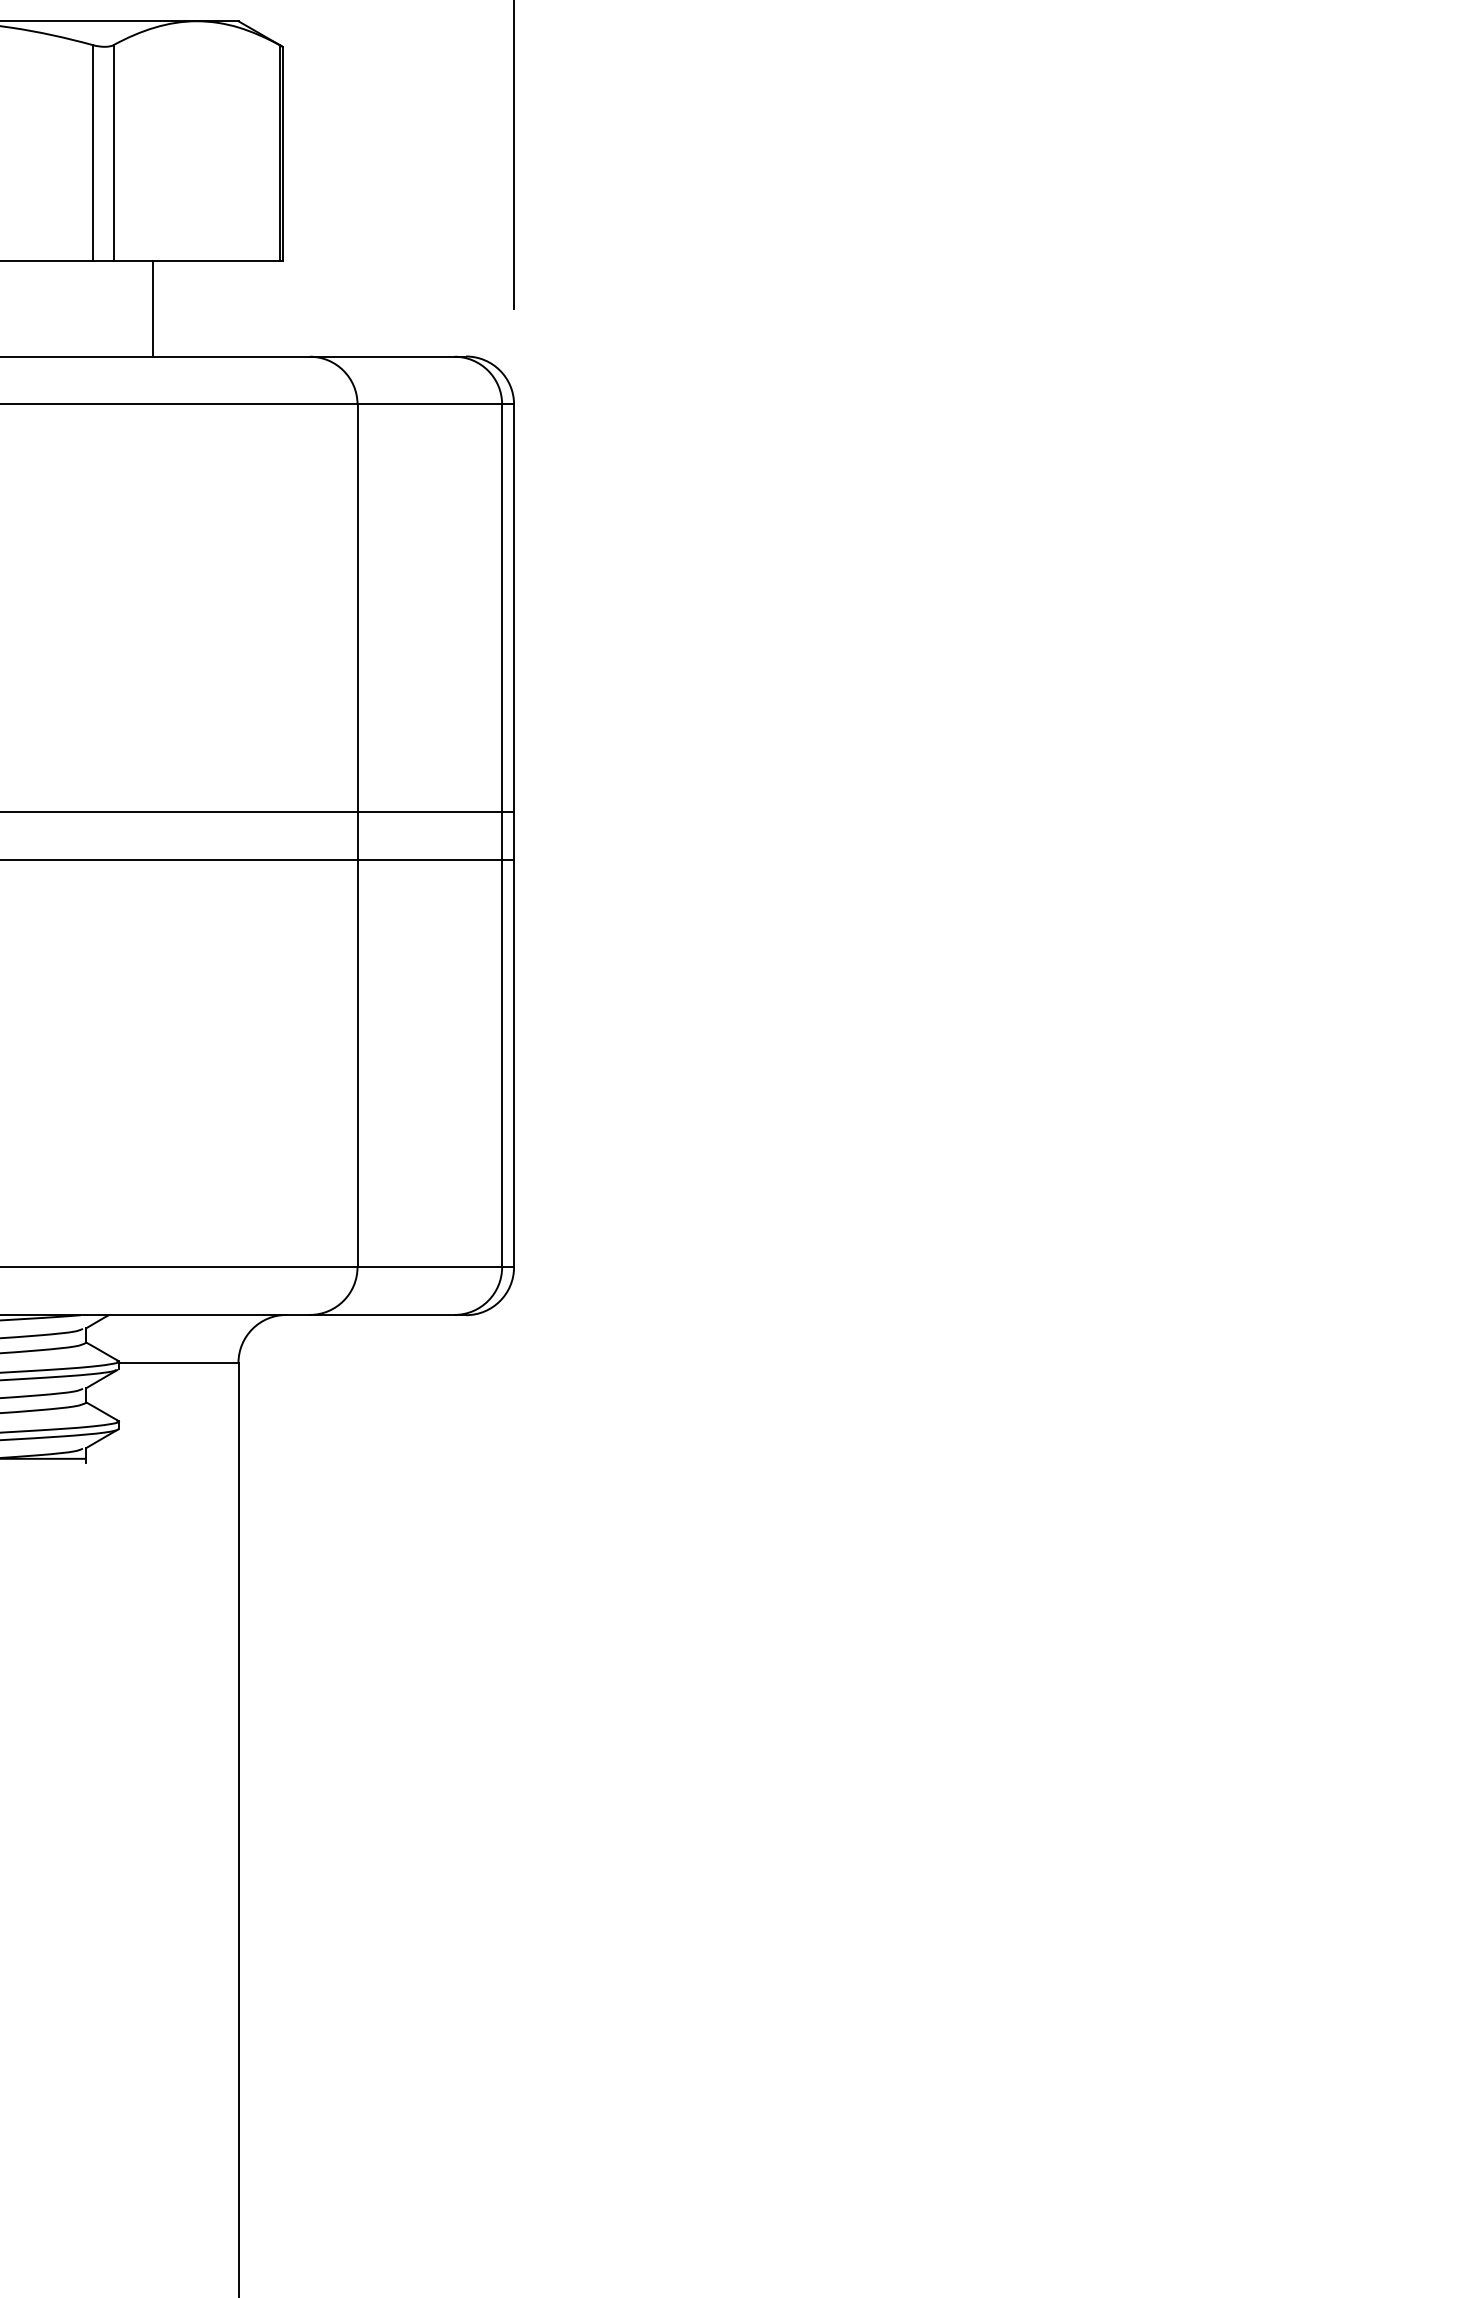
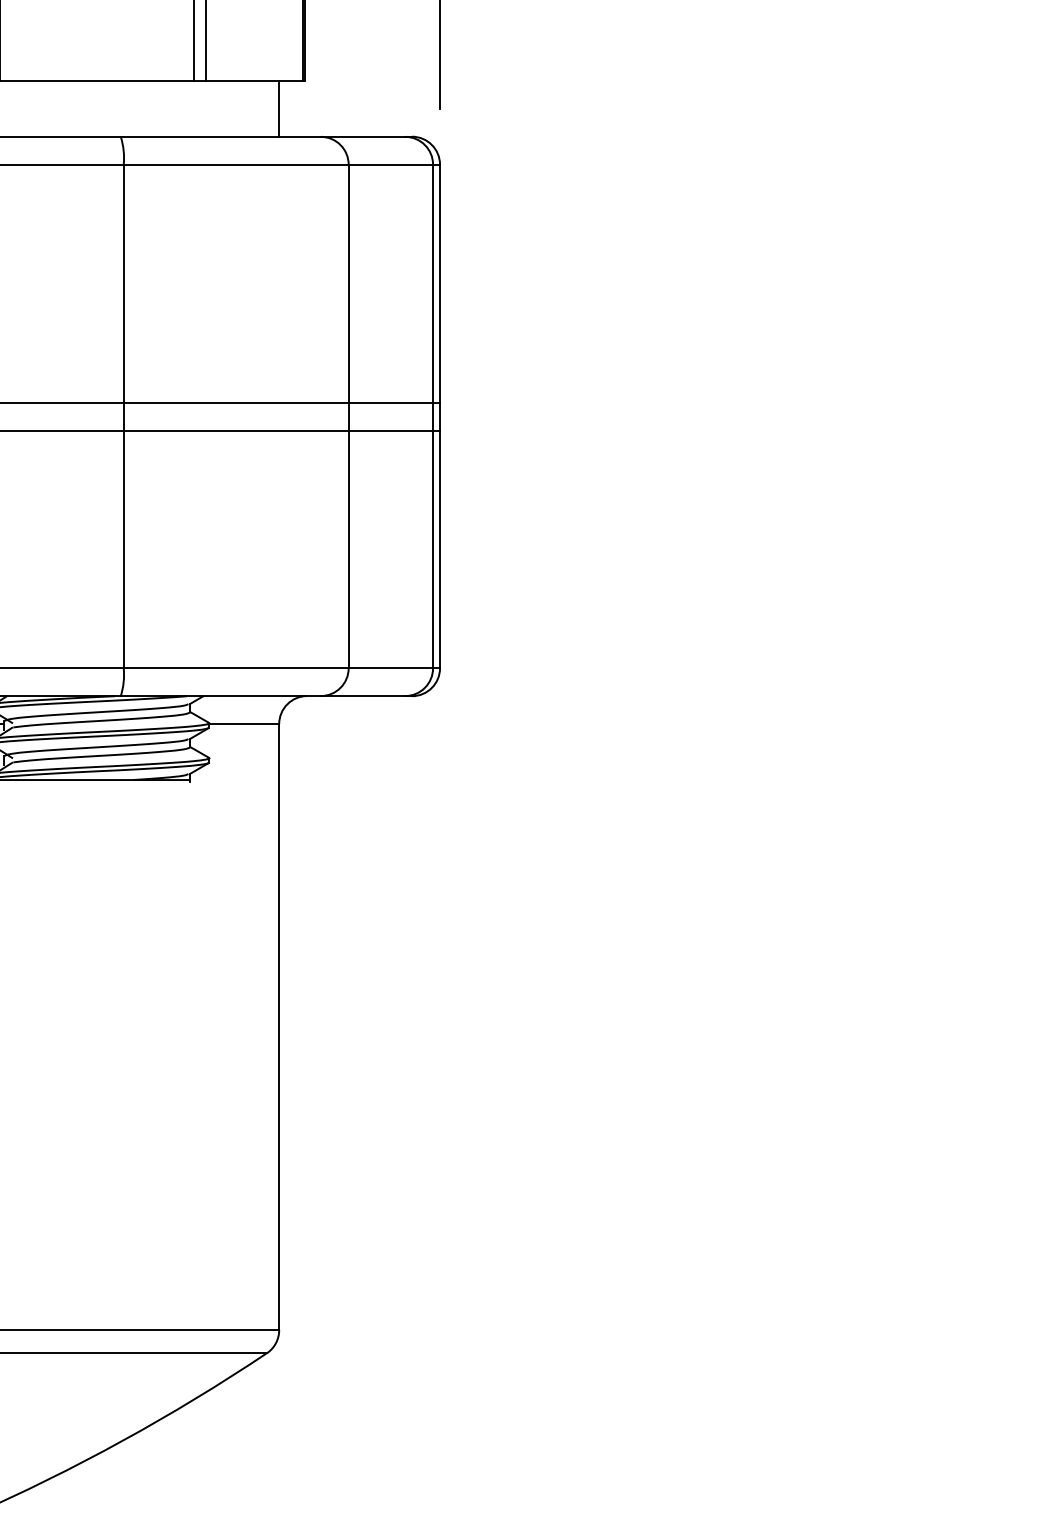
line: (153, 308) -> (279, 108), moved

